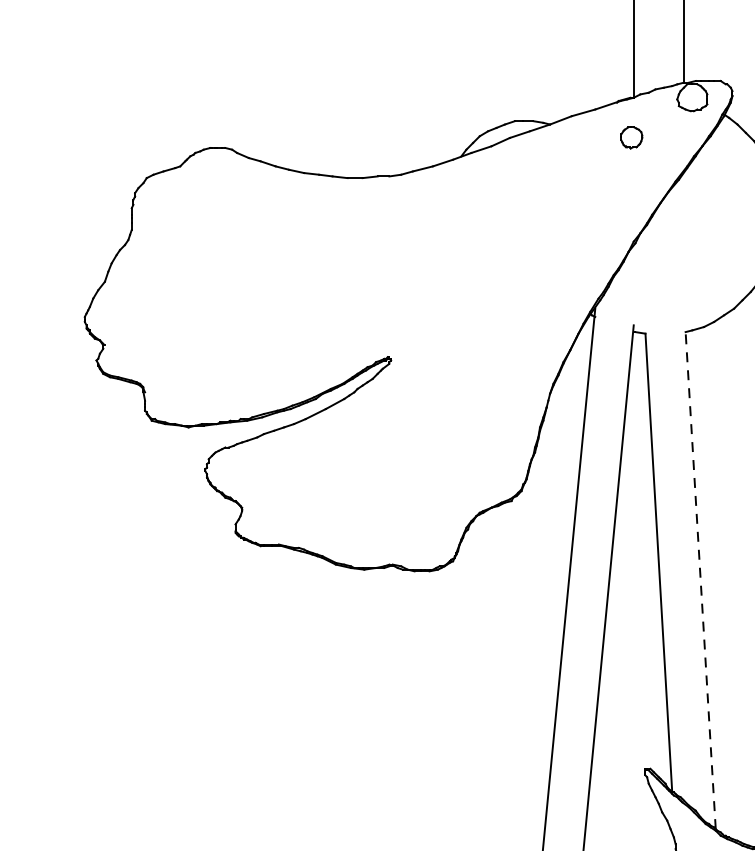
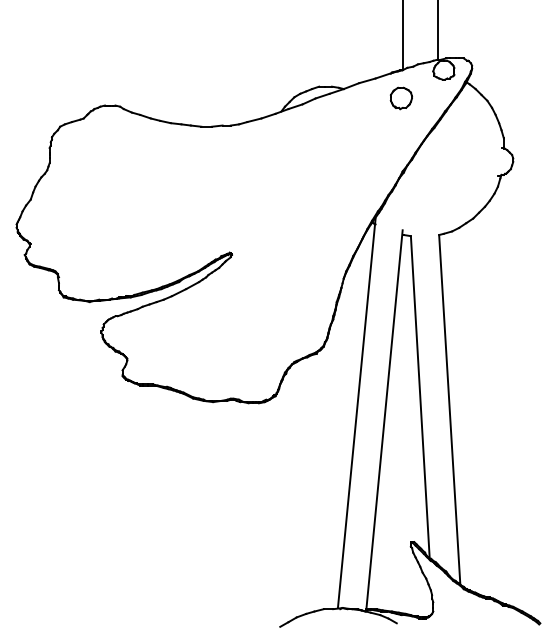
part: (630, 137) -> (400, 98), size x1.43
line: (700, 580) -> (449, 409), dashed -> solid

